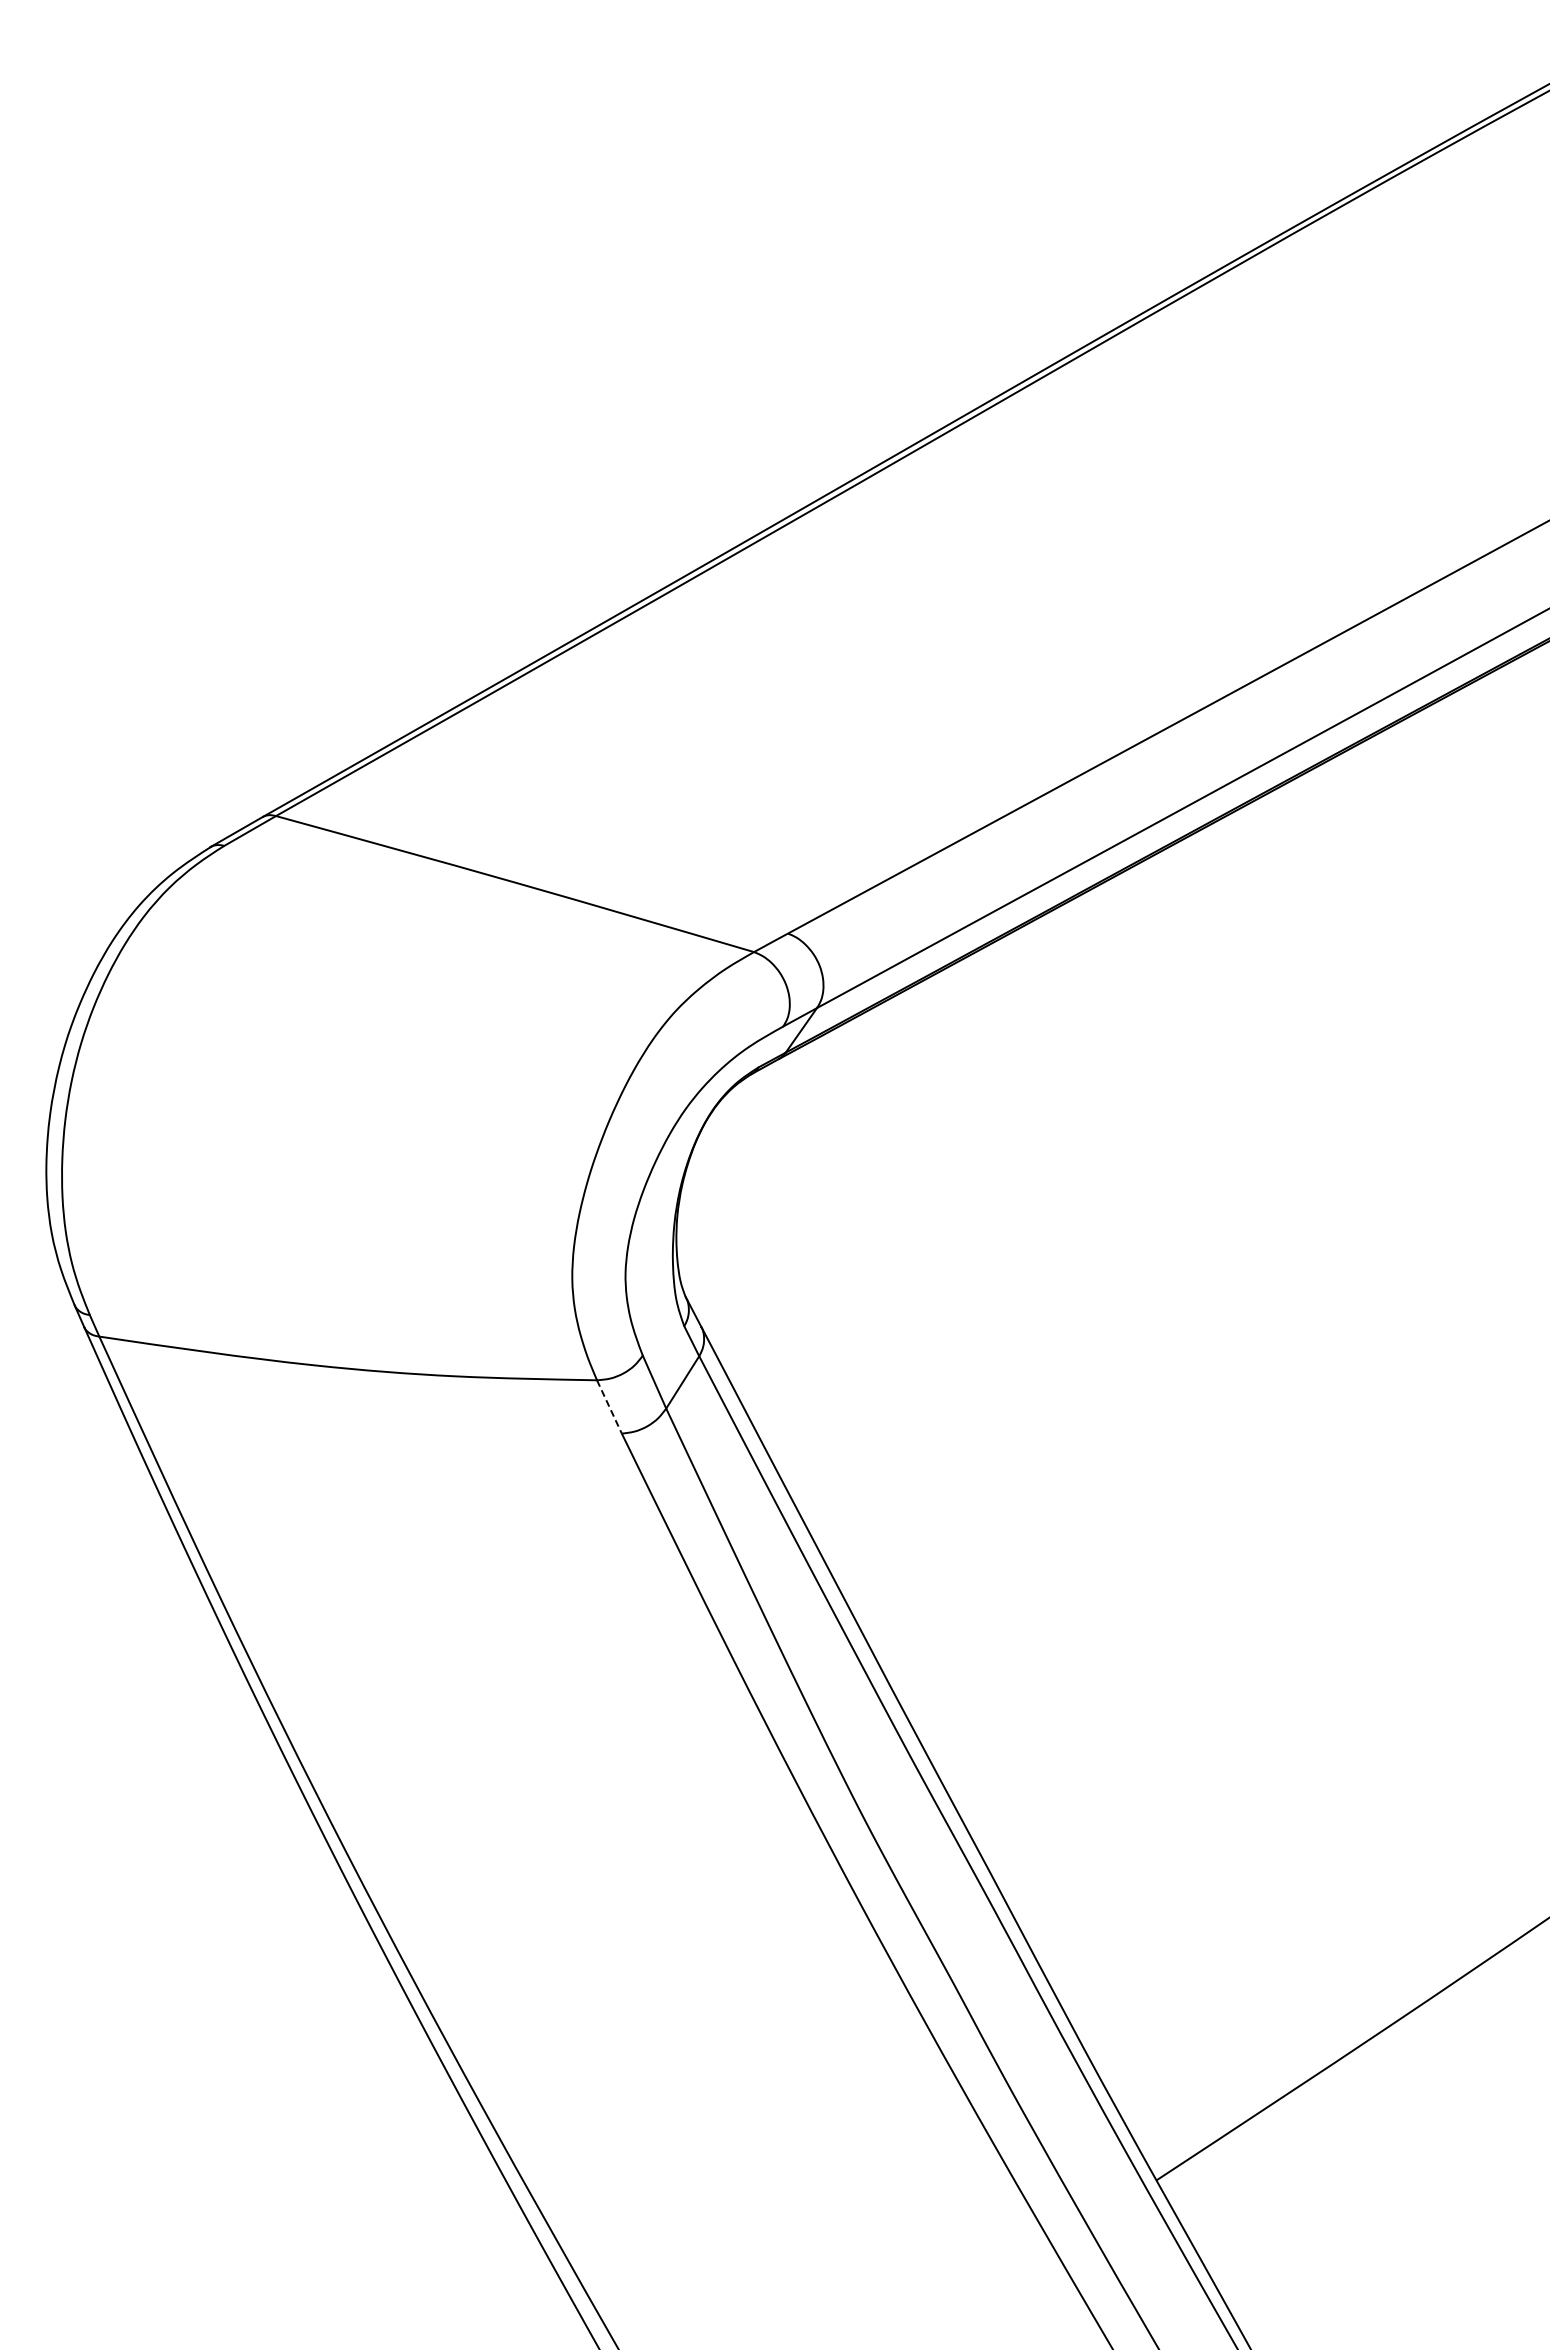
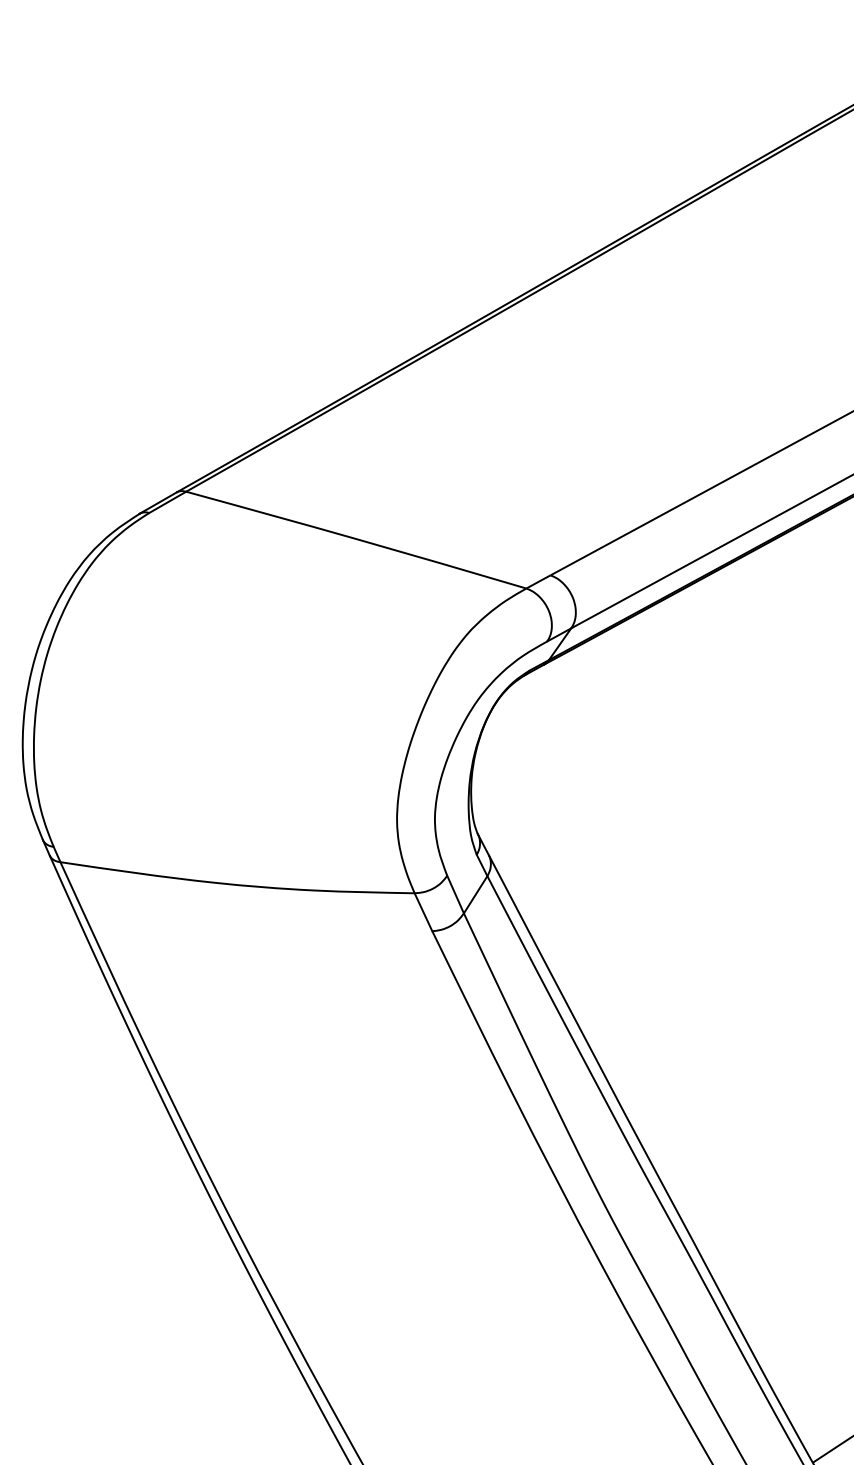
line: (609, 1407) -> (423, 912), dashed -> solid

